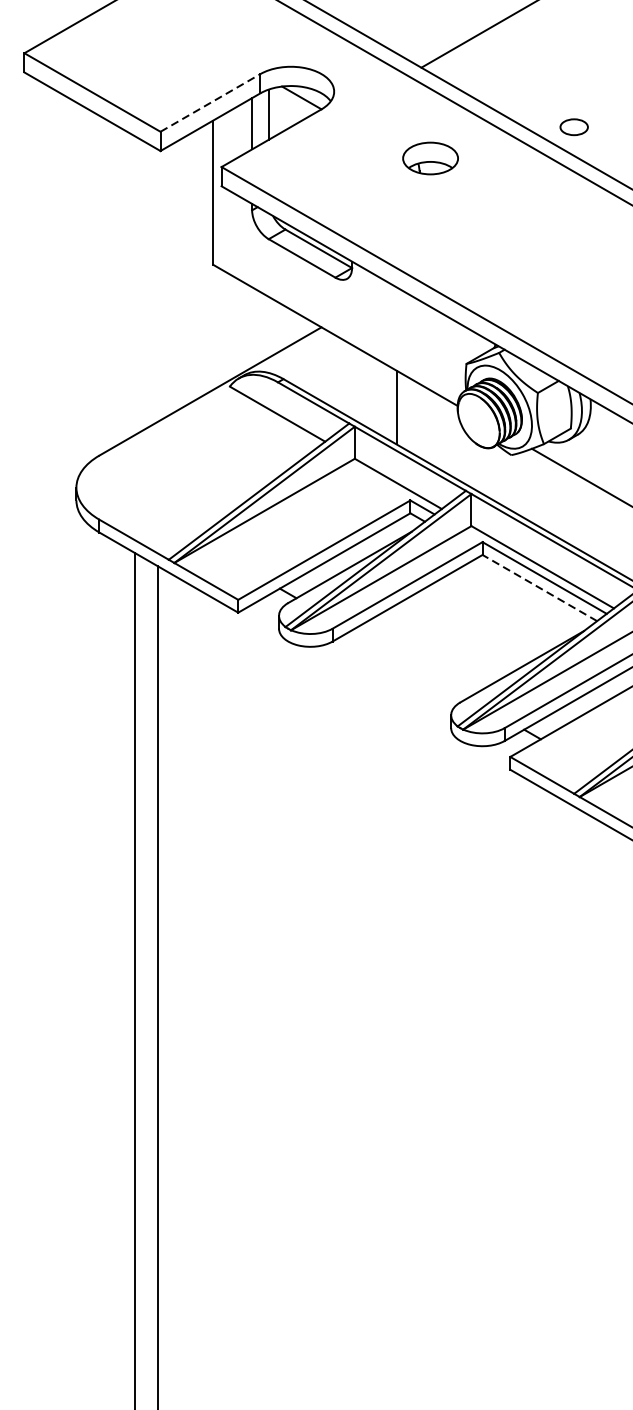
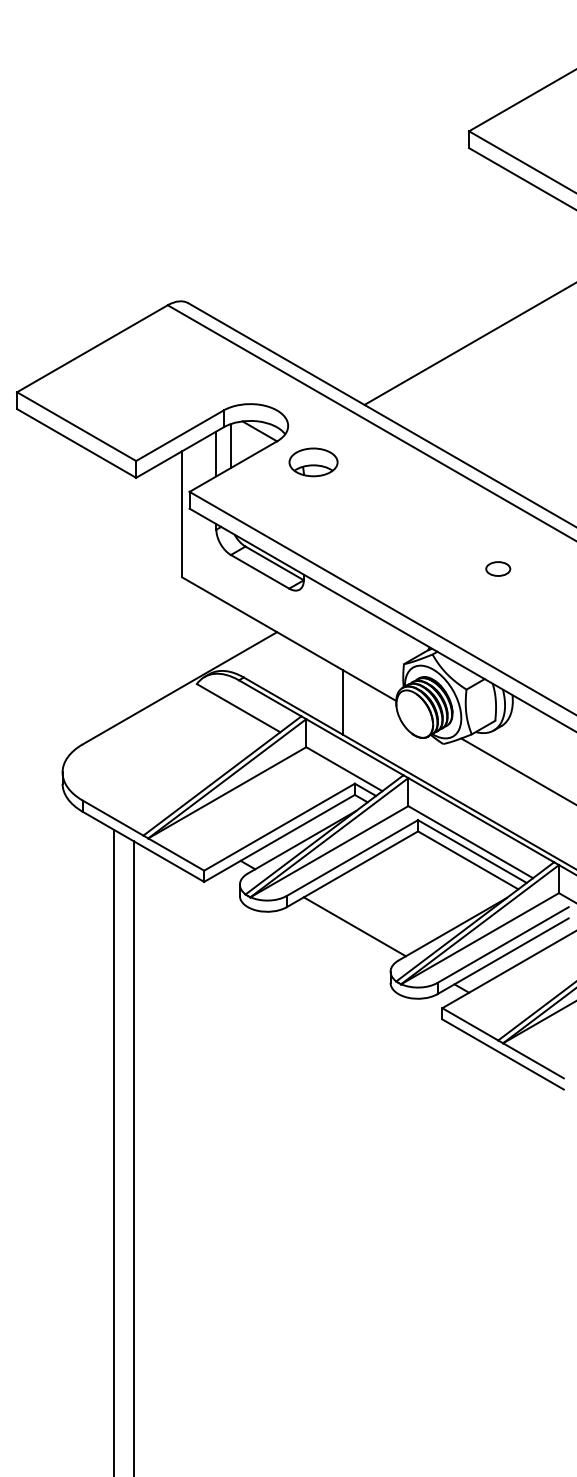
line: (210, 102) -> (179, 435), dashed -> solid
part: (574, 126) -> (498, 568), moved
part: (430, 158) -> (313, 462), moved
line: (540, 588) -> (468, 860), dashed -> solid
line: (409, 663) -> (354, 926), added

